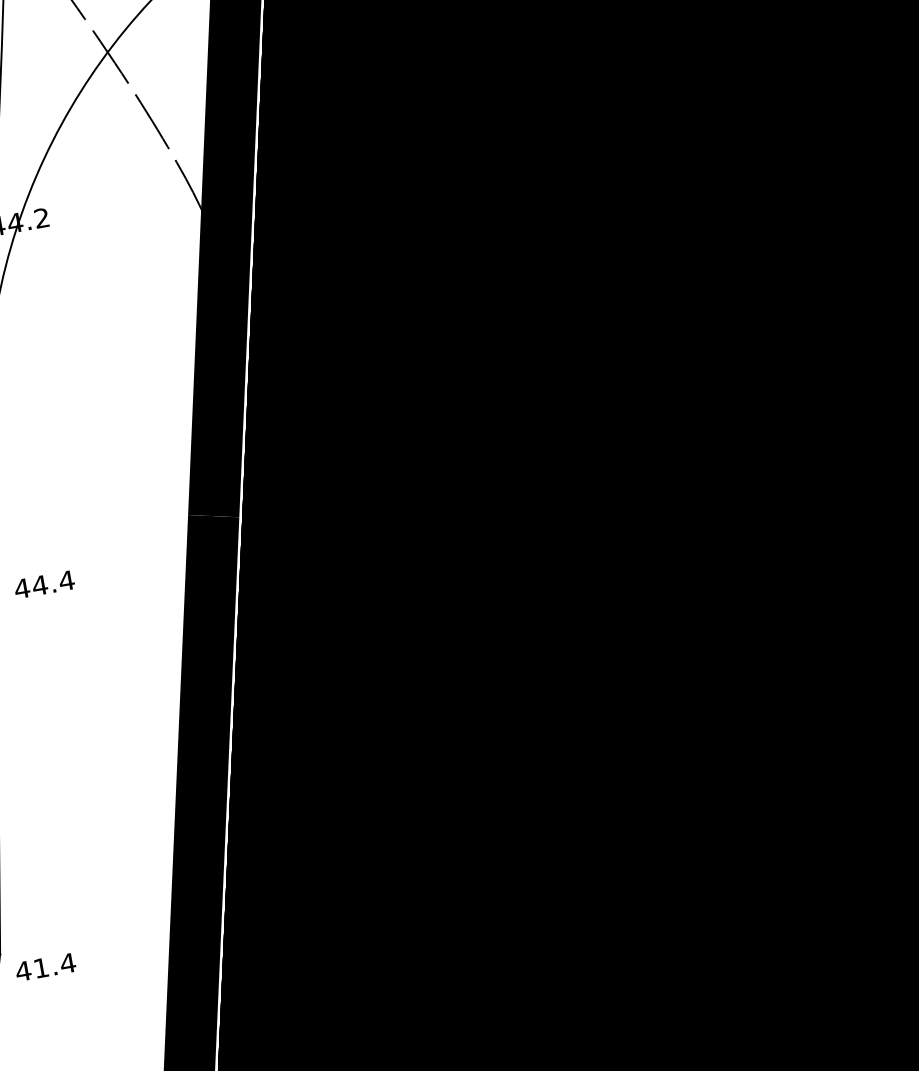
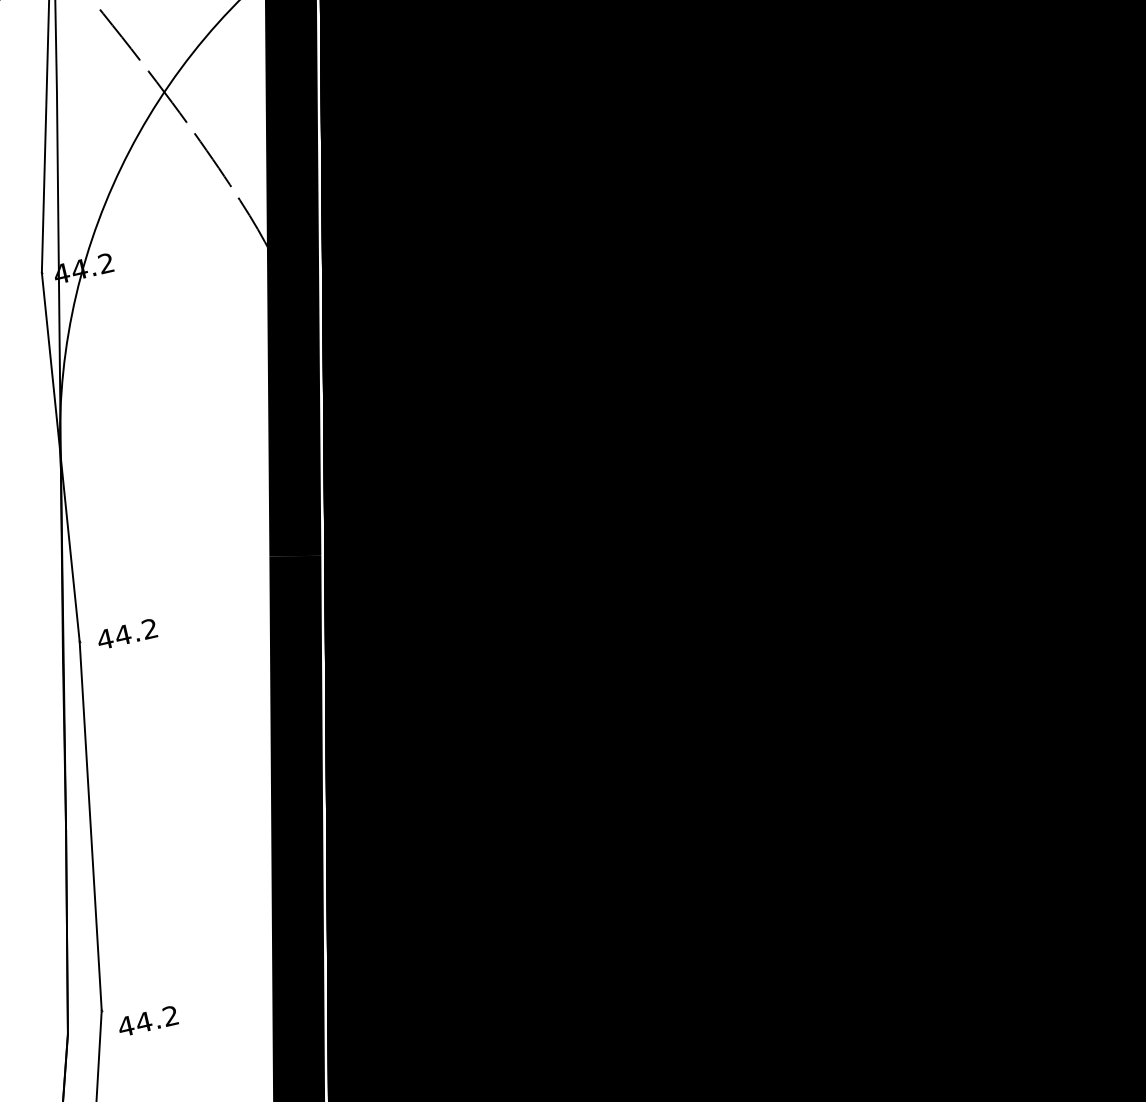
text: (66, 580) -> (149, 628), 44.4 -> 44.2
text: (54, 965) -> (157, 1018), 41.4 -> 44.2

